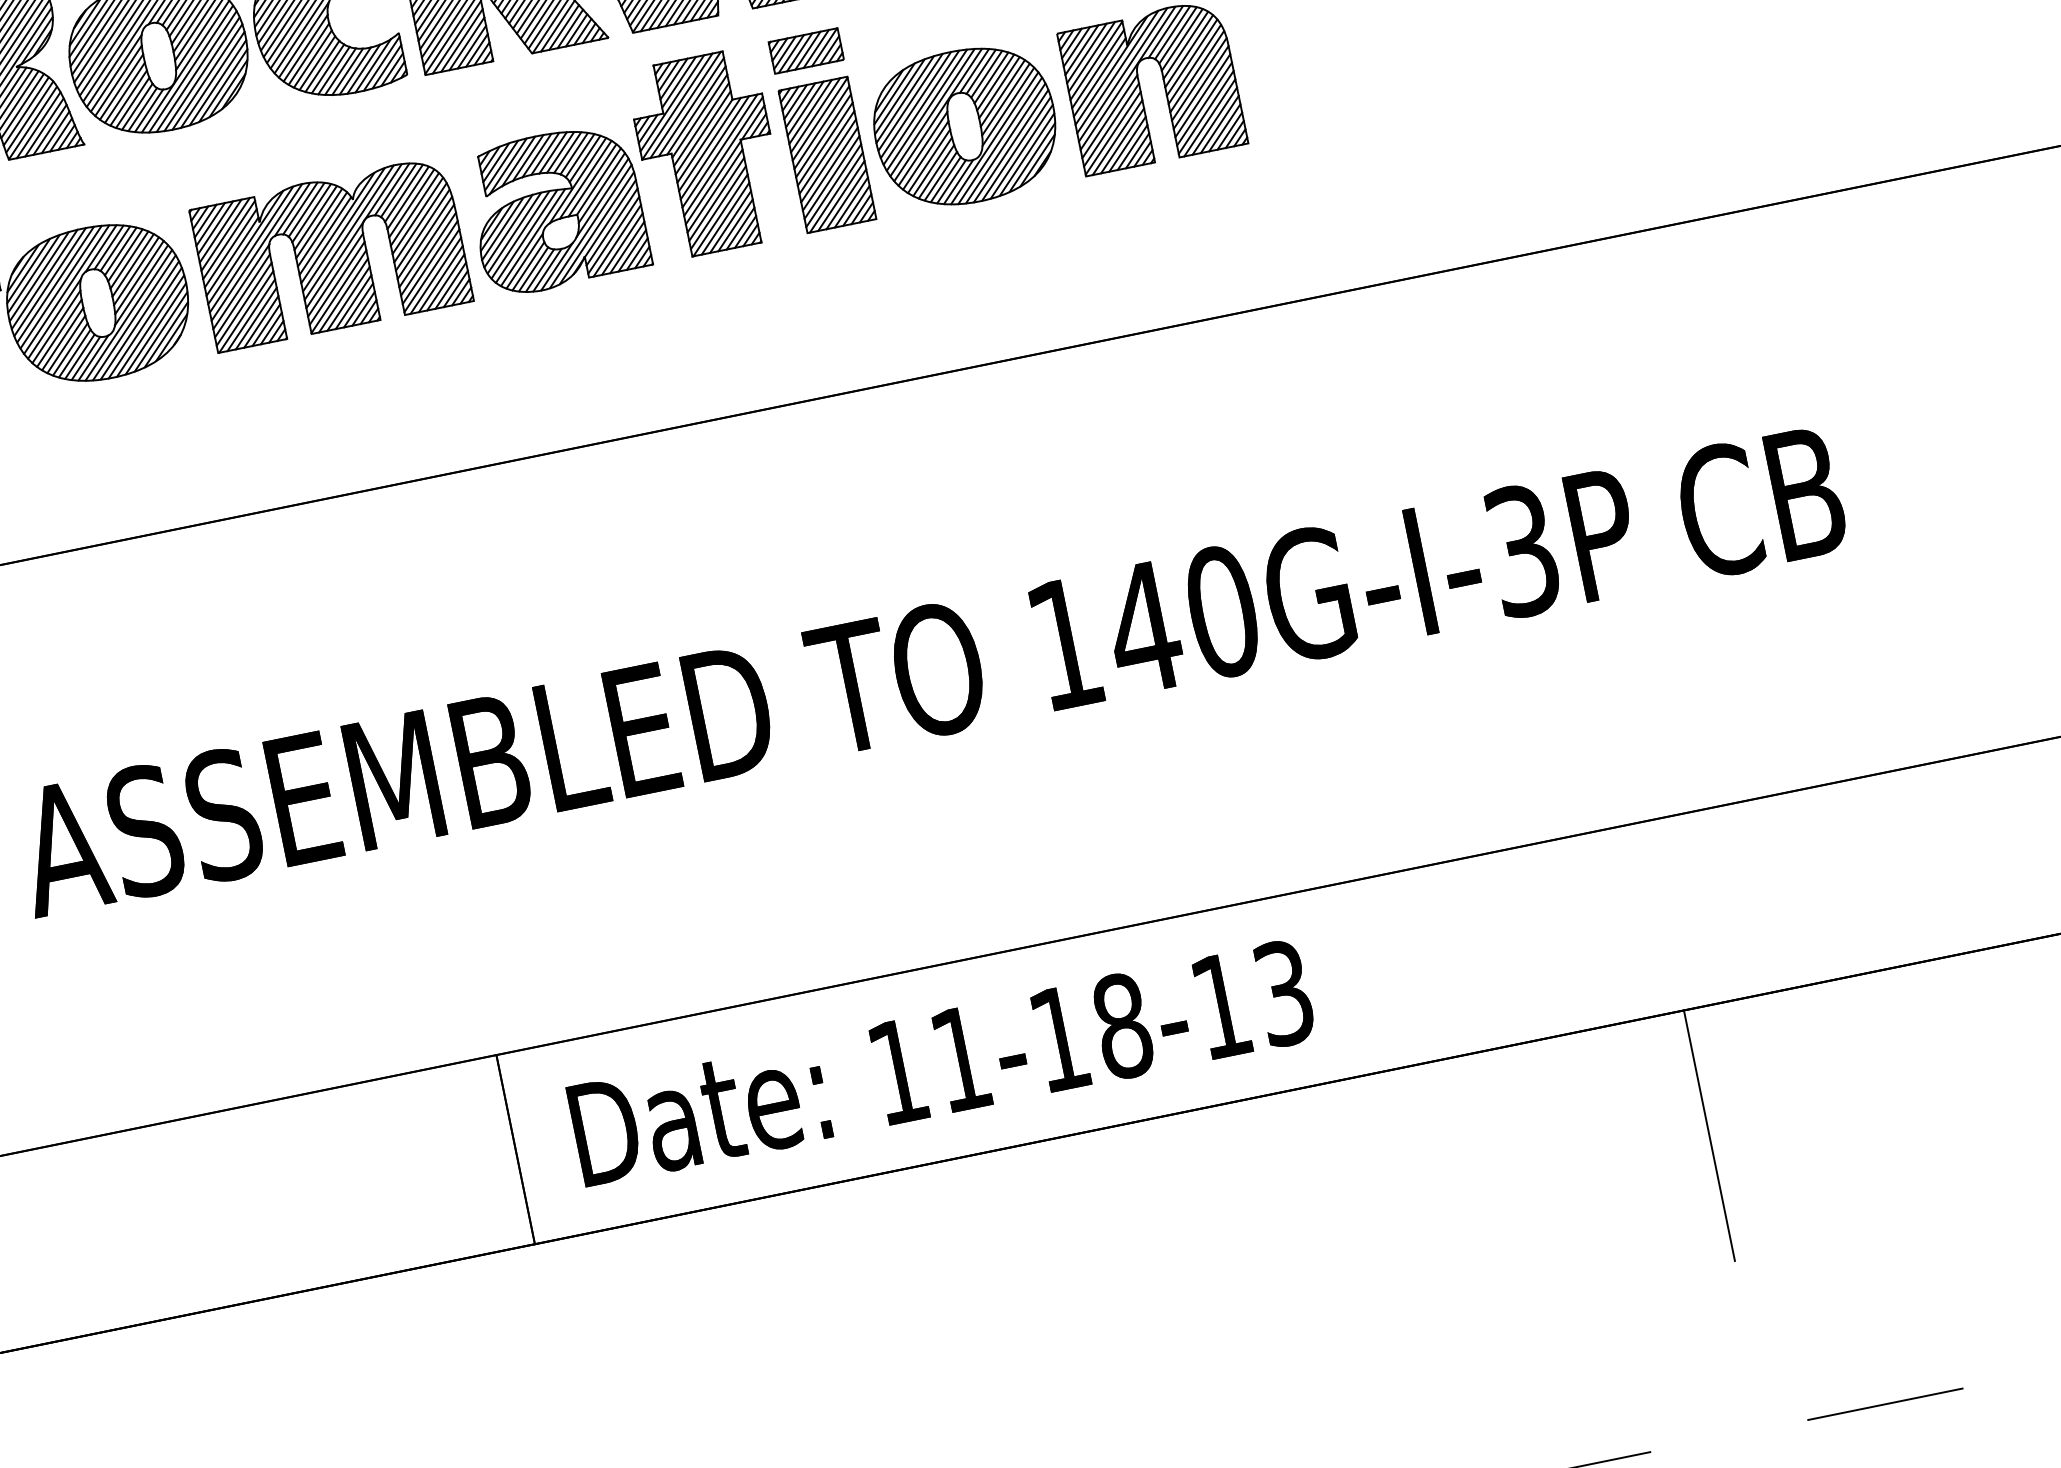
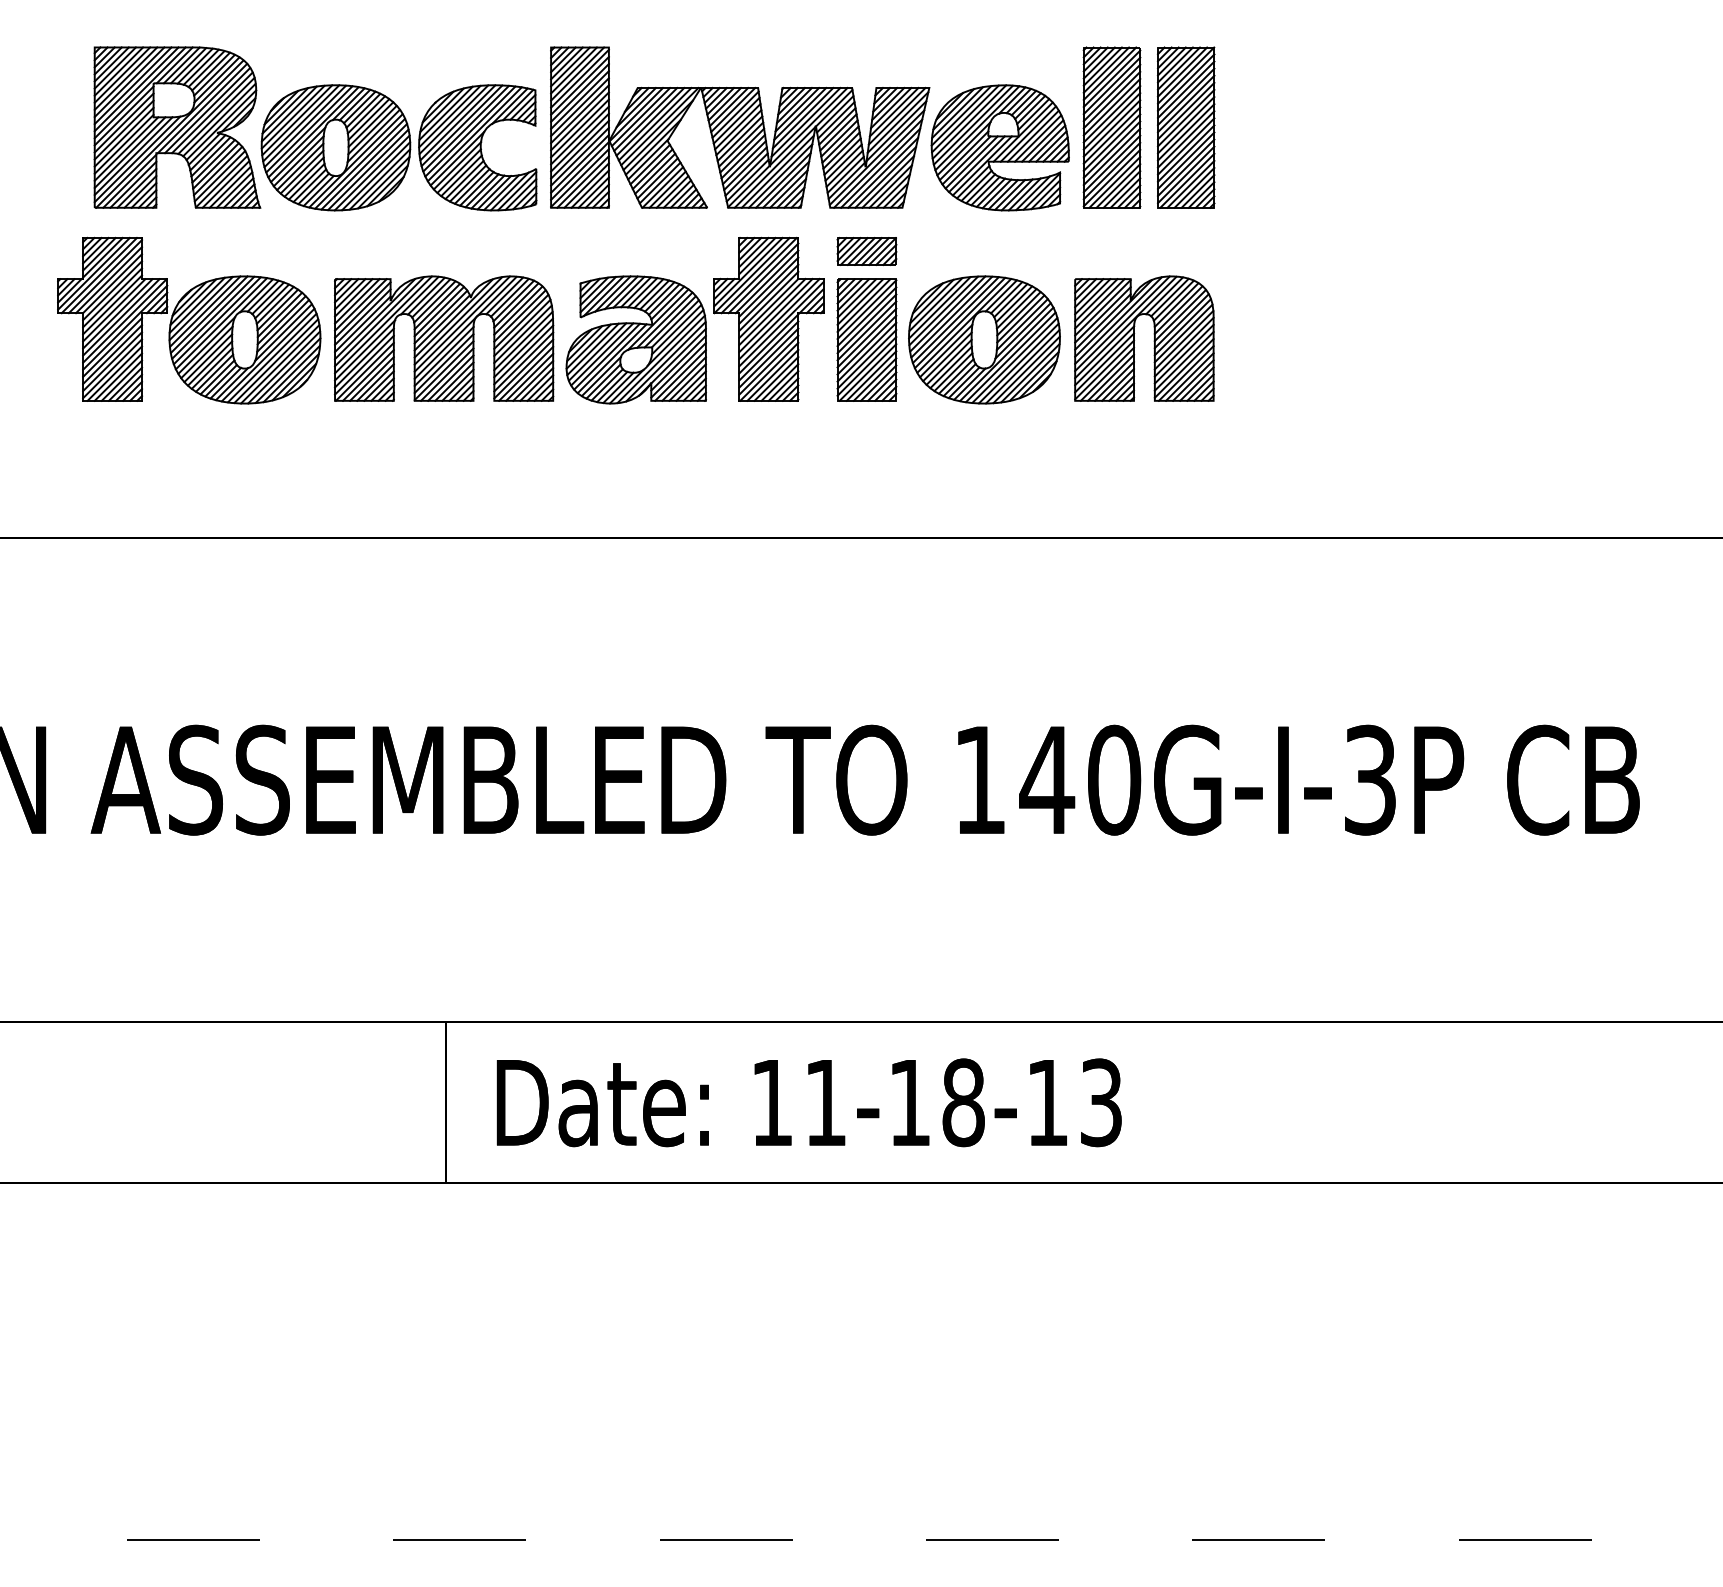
line: (1709, 1136) -> (1425, 1290), removed

